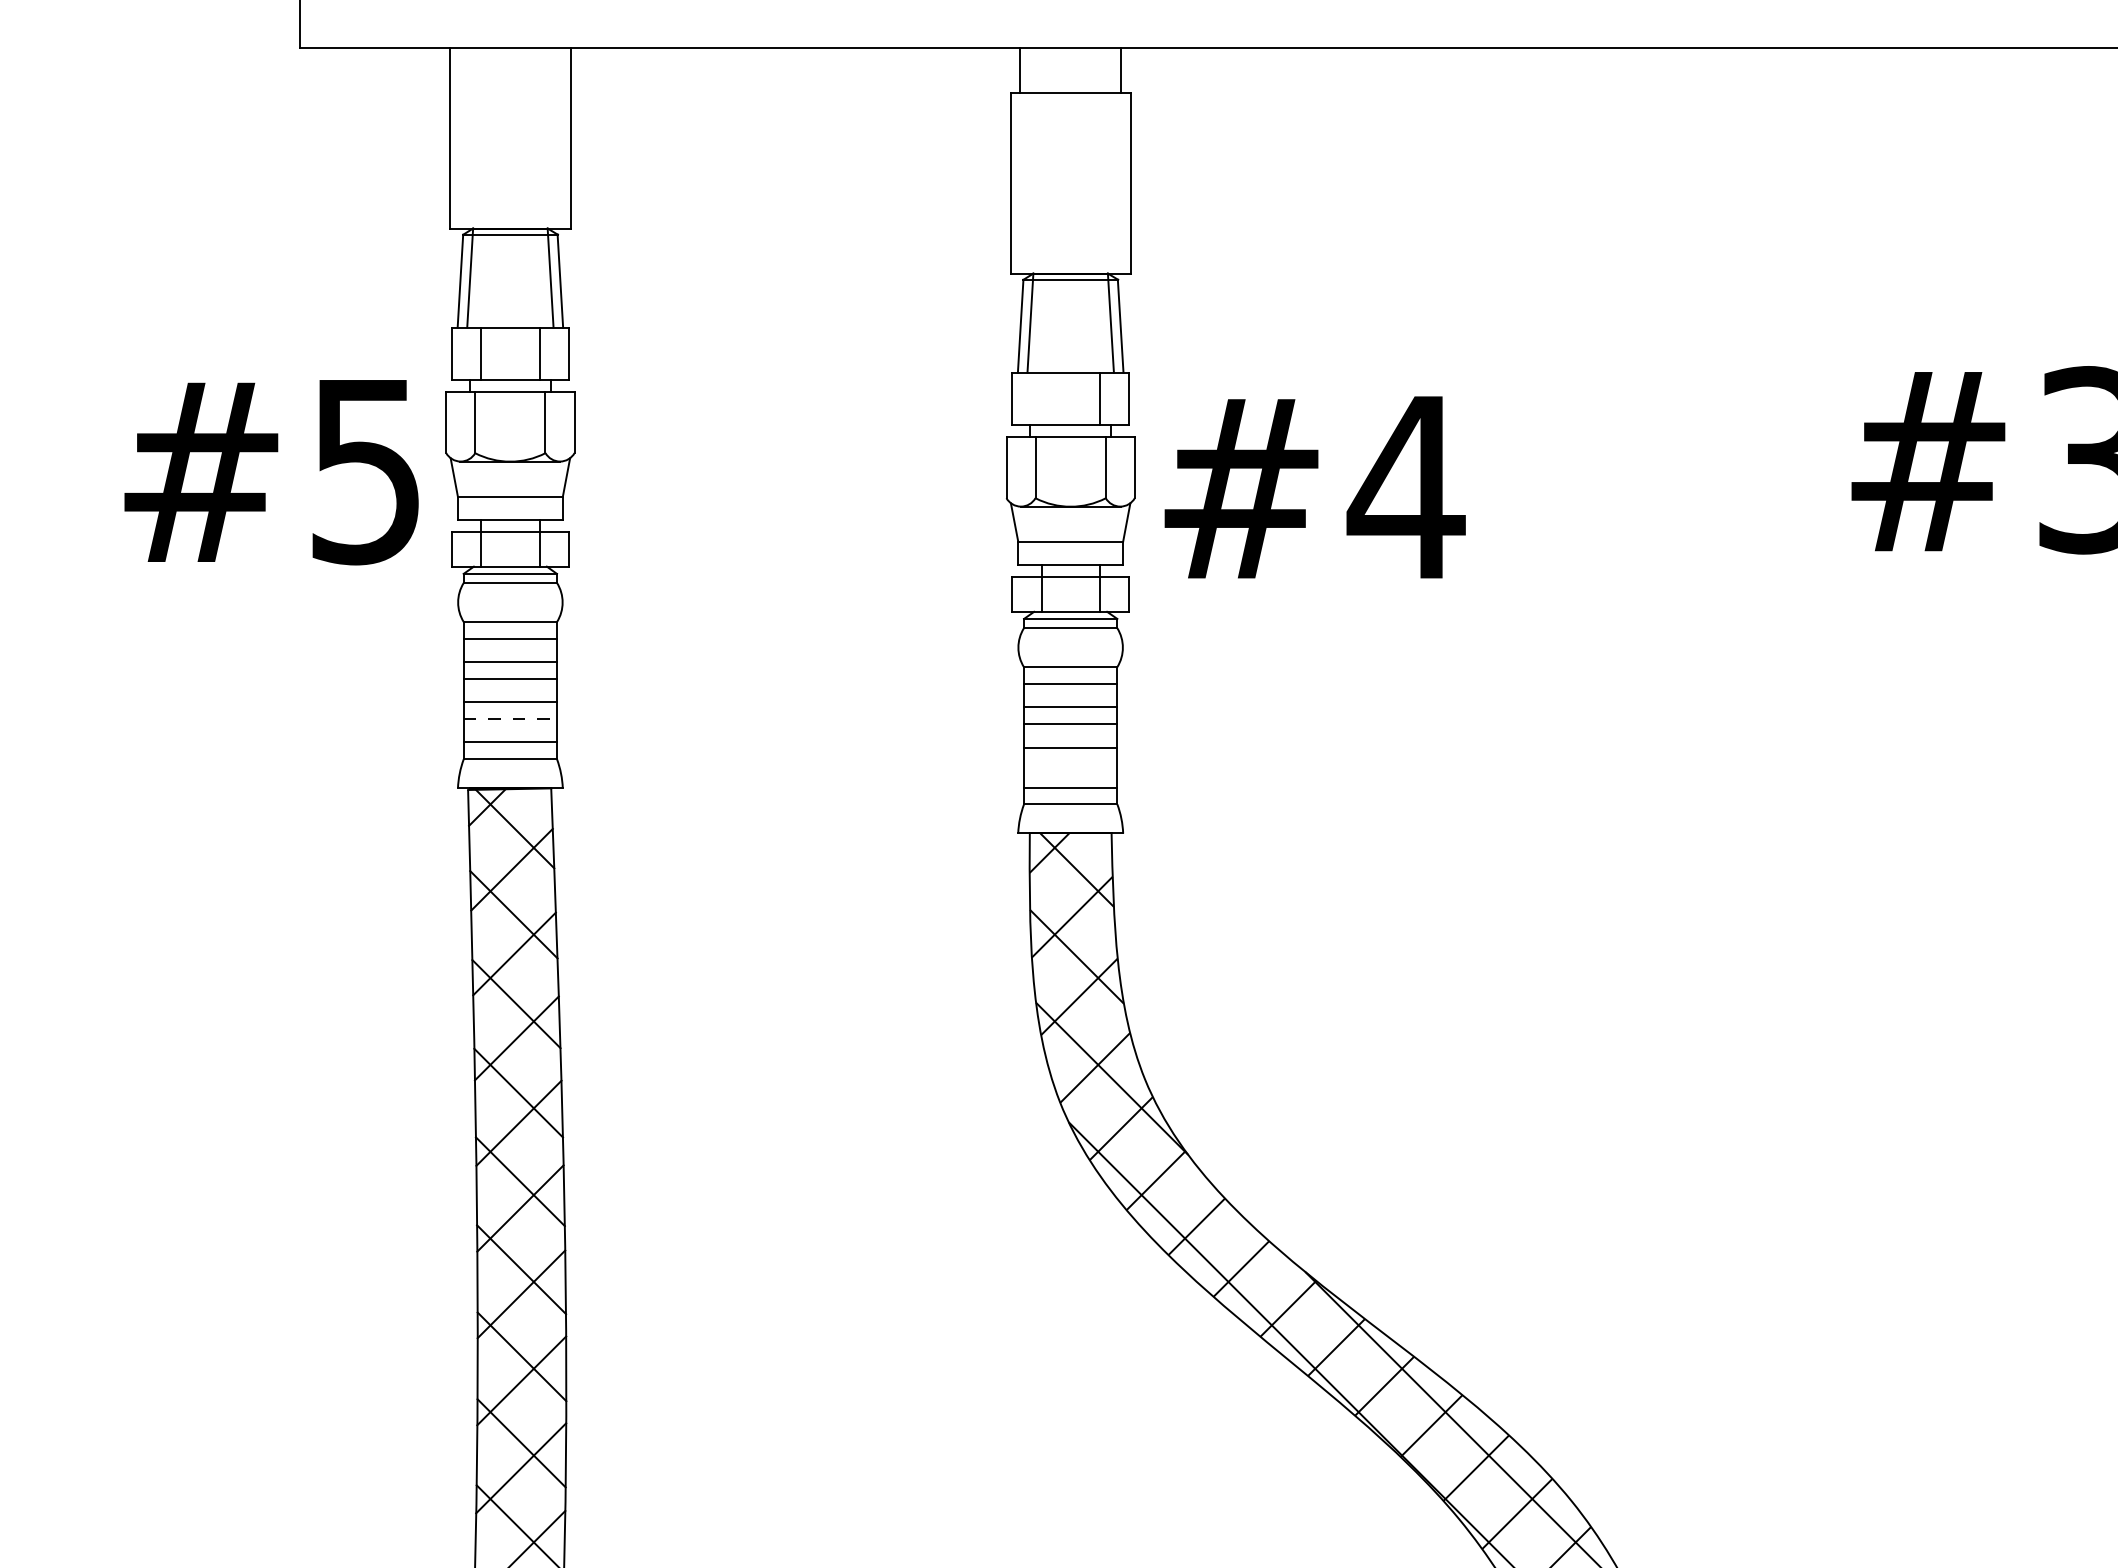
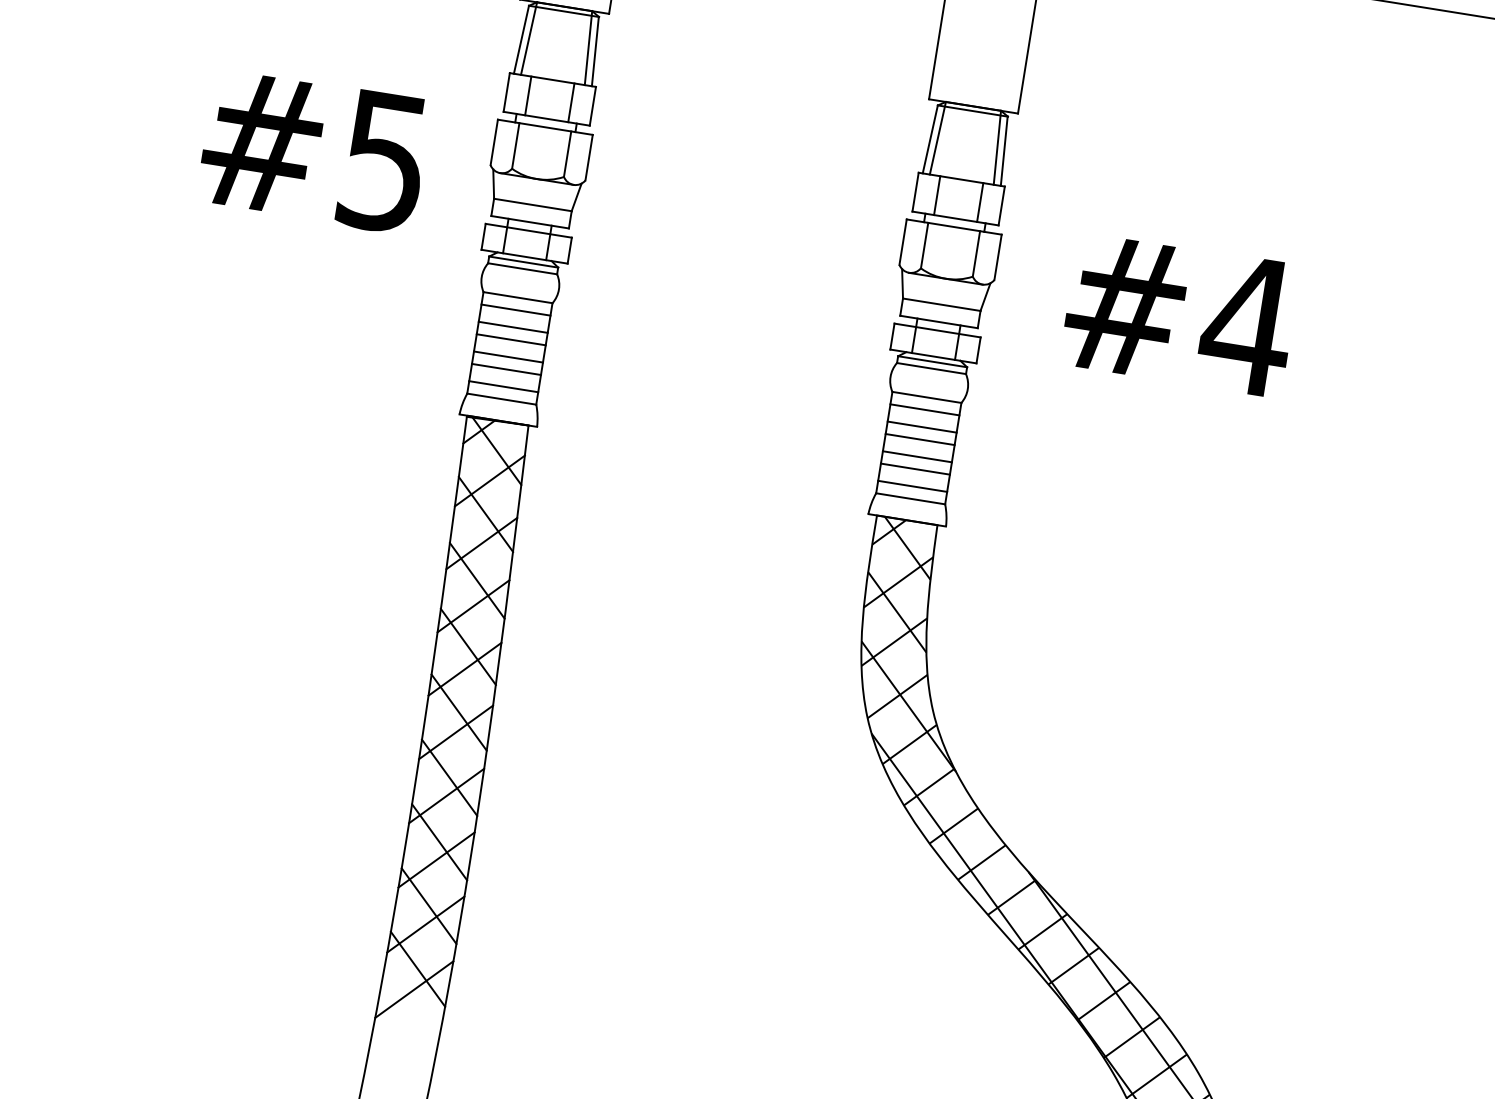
line: (1041, 398) -> (937, 195), added
text: (271, 472) -> (314, 151), moved
text: (1314, 487) -> (1179, 314), moved
line: (510, 719) -> (506, 369), dashed -> solid
line: (1070, 764) -> (915, 469), added

